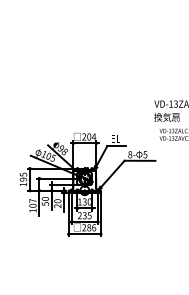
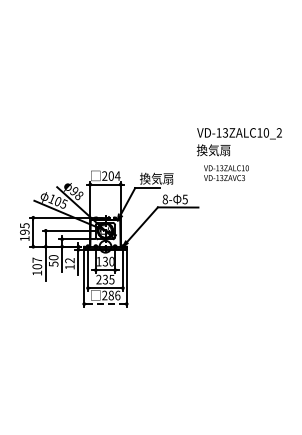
text: (123, 138) -> (156, 178), EL -> 換気扇
text: (57, 203) -> (69, 263), 20 -> 12
line: (84, 234) -> (105, 304), solid -> dashed

